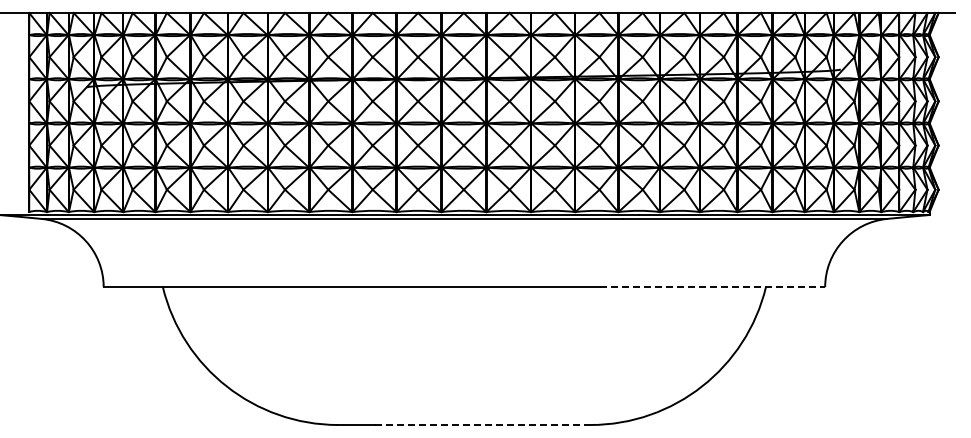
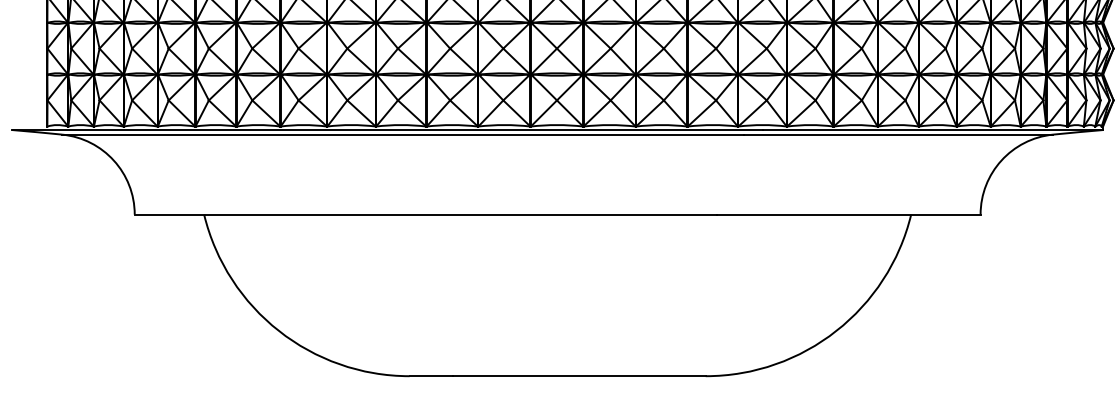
line: (712, 287) -> (848, 215), dashed -> solid
line: (482, 424) -> (578, 375), dashed -> solid

